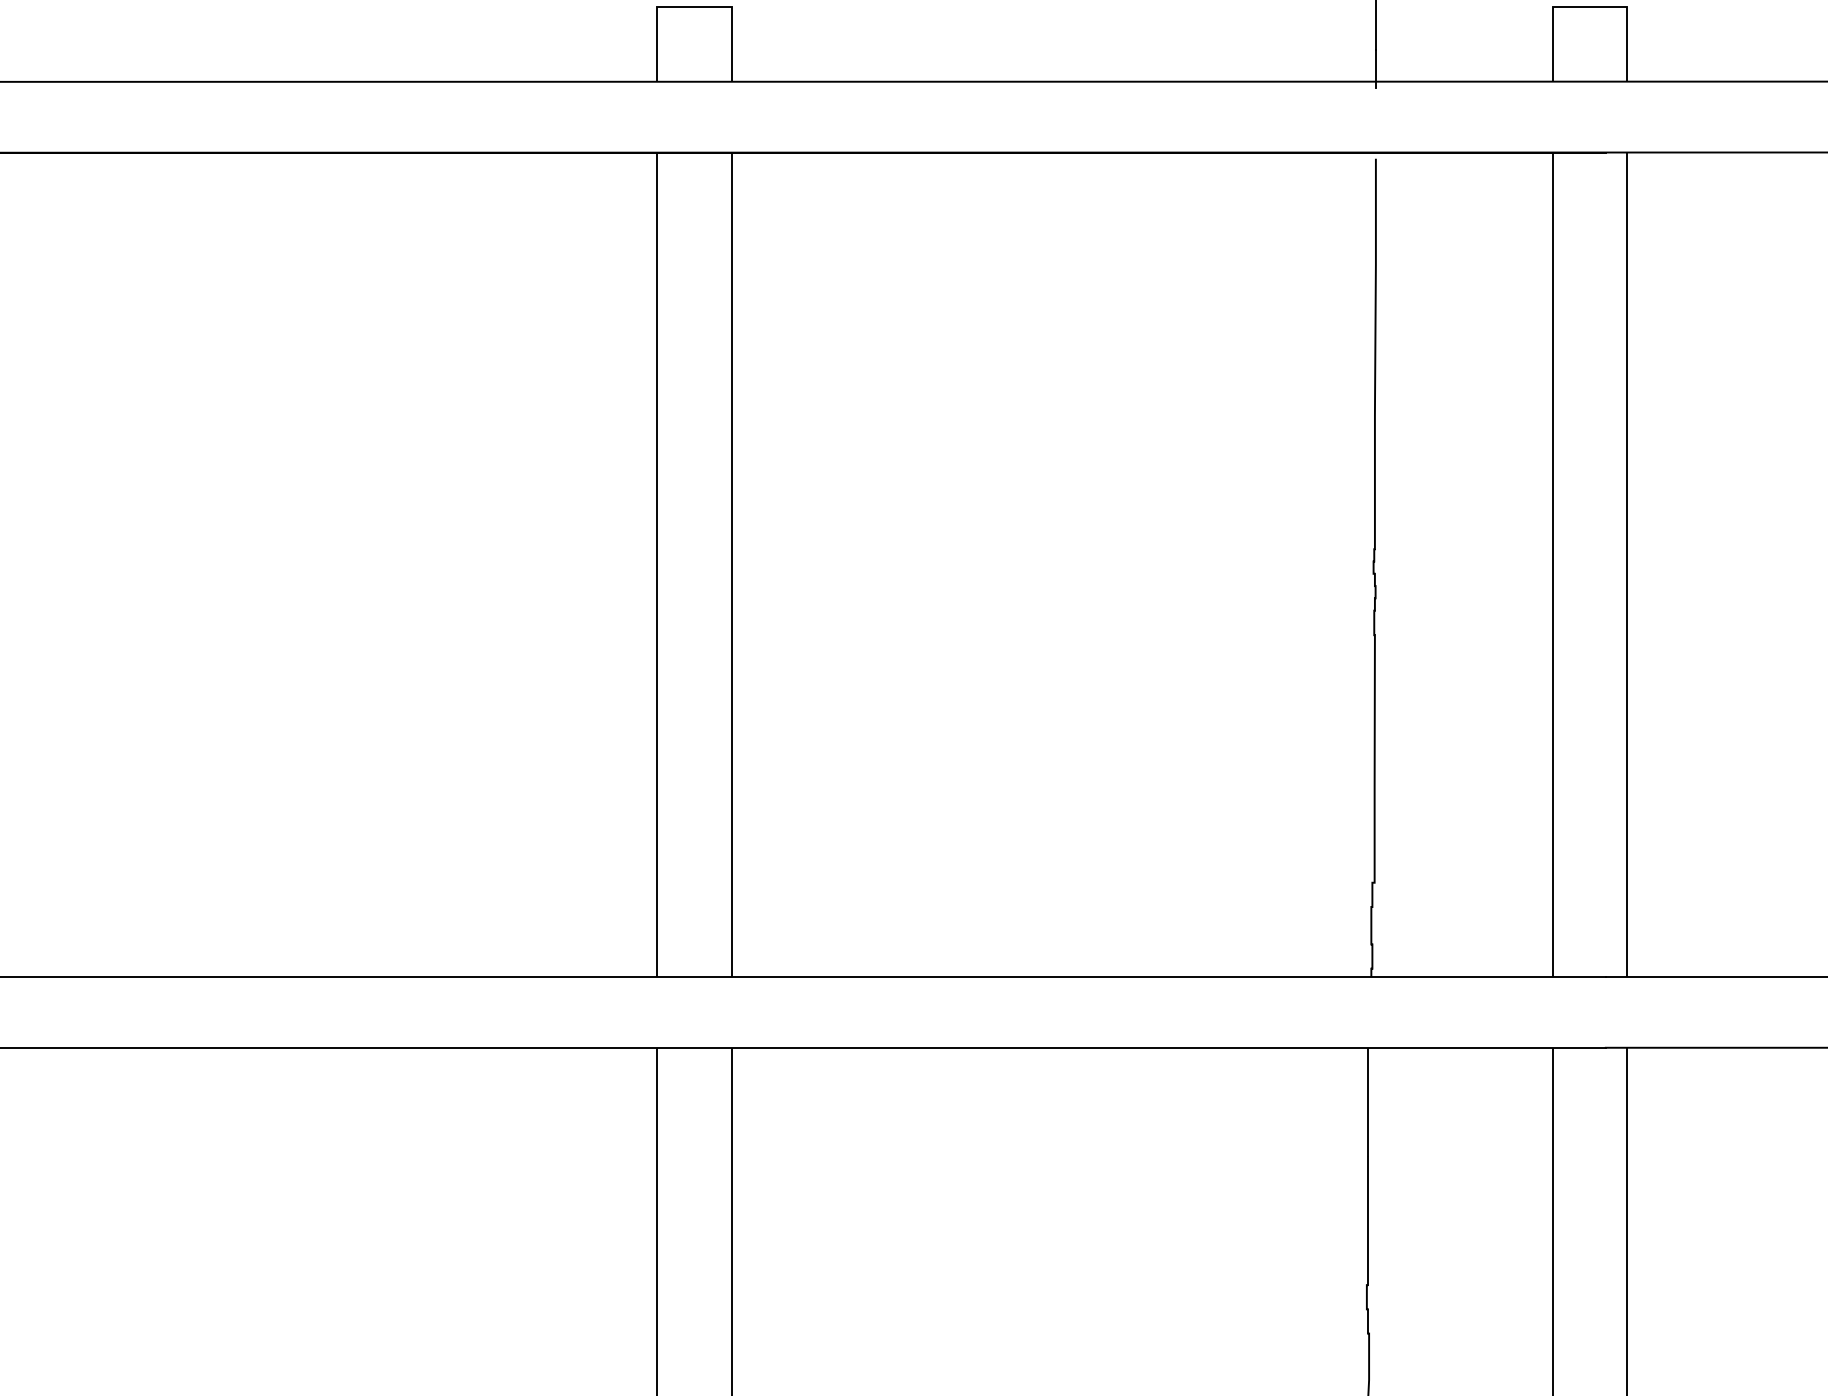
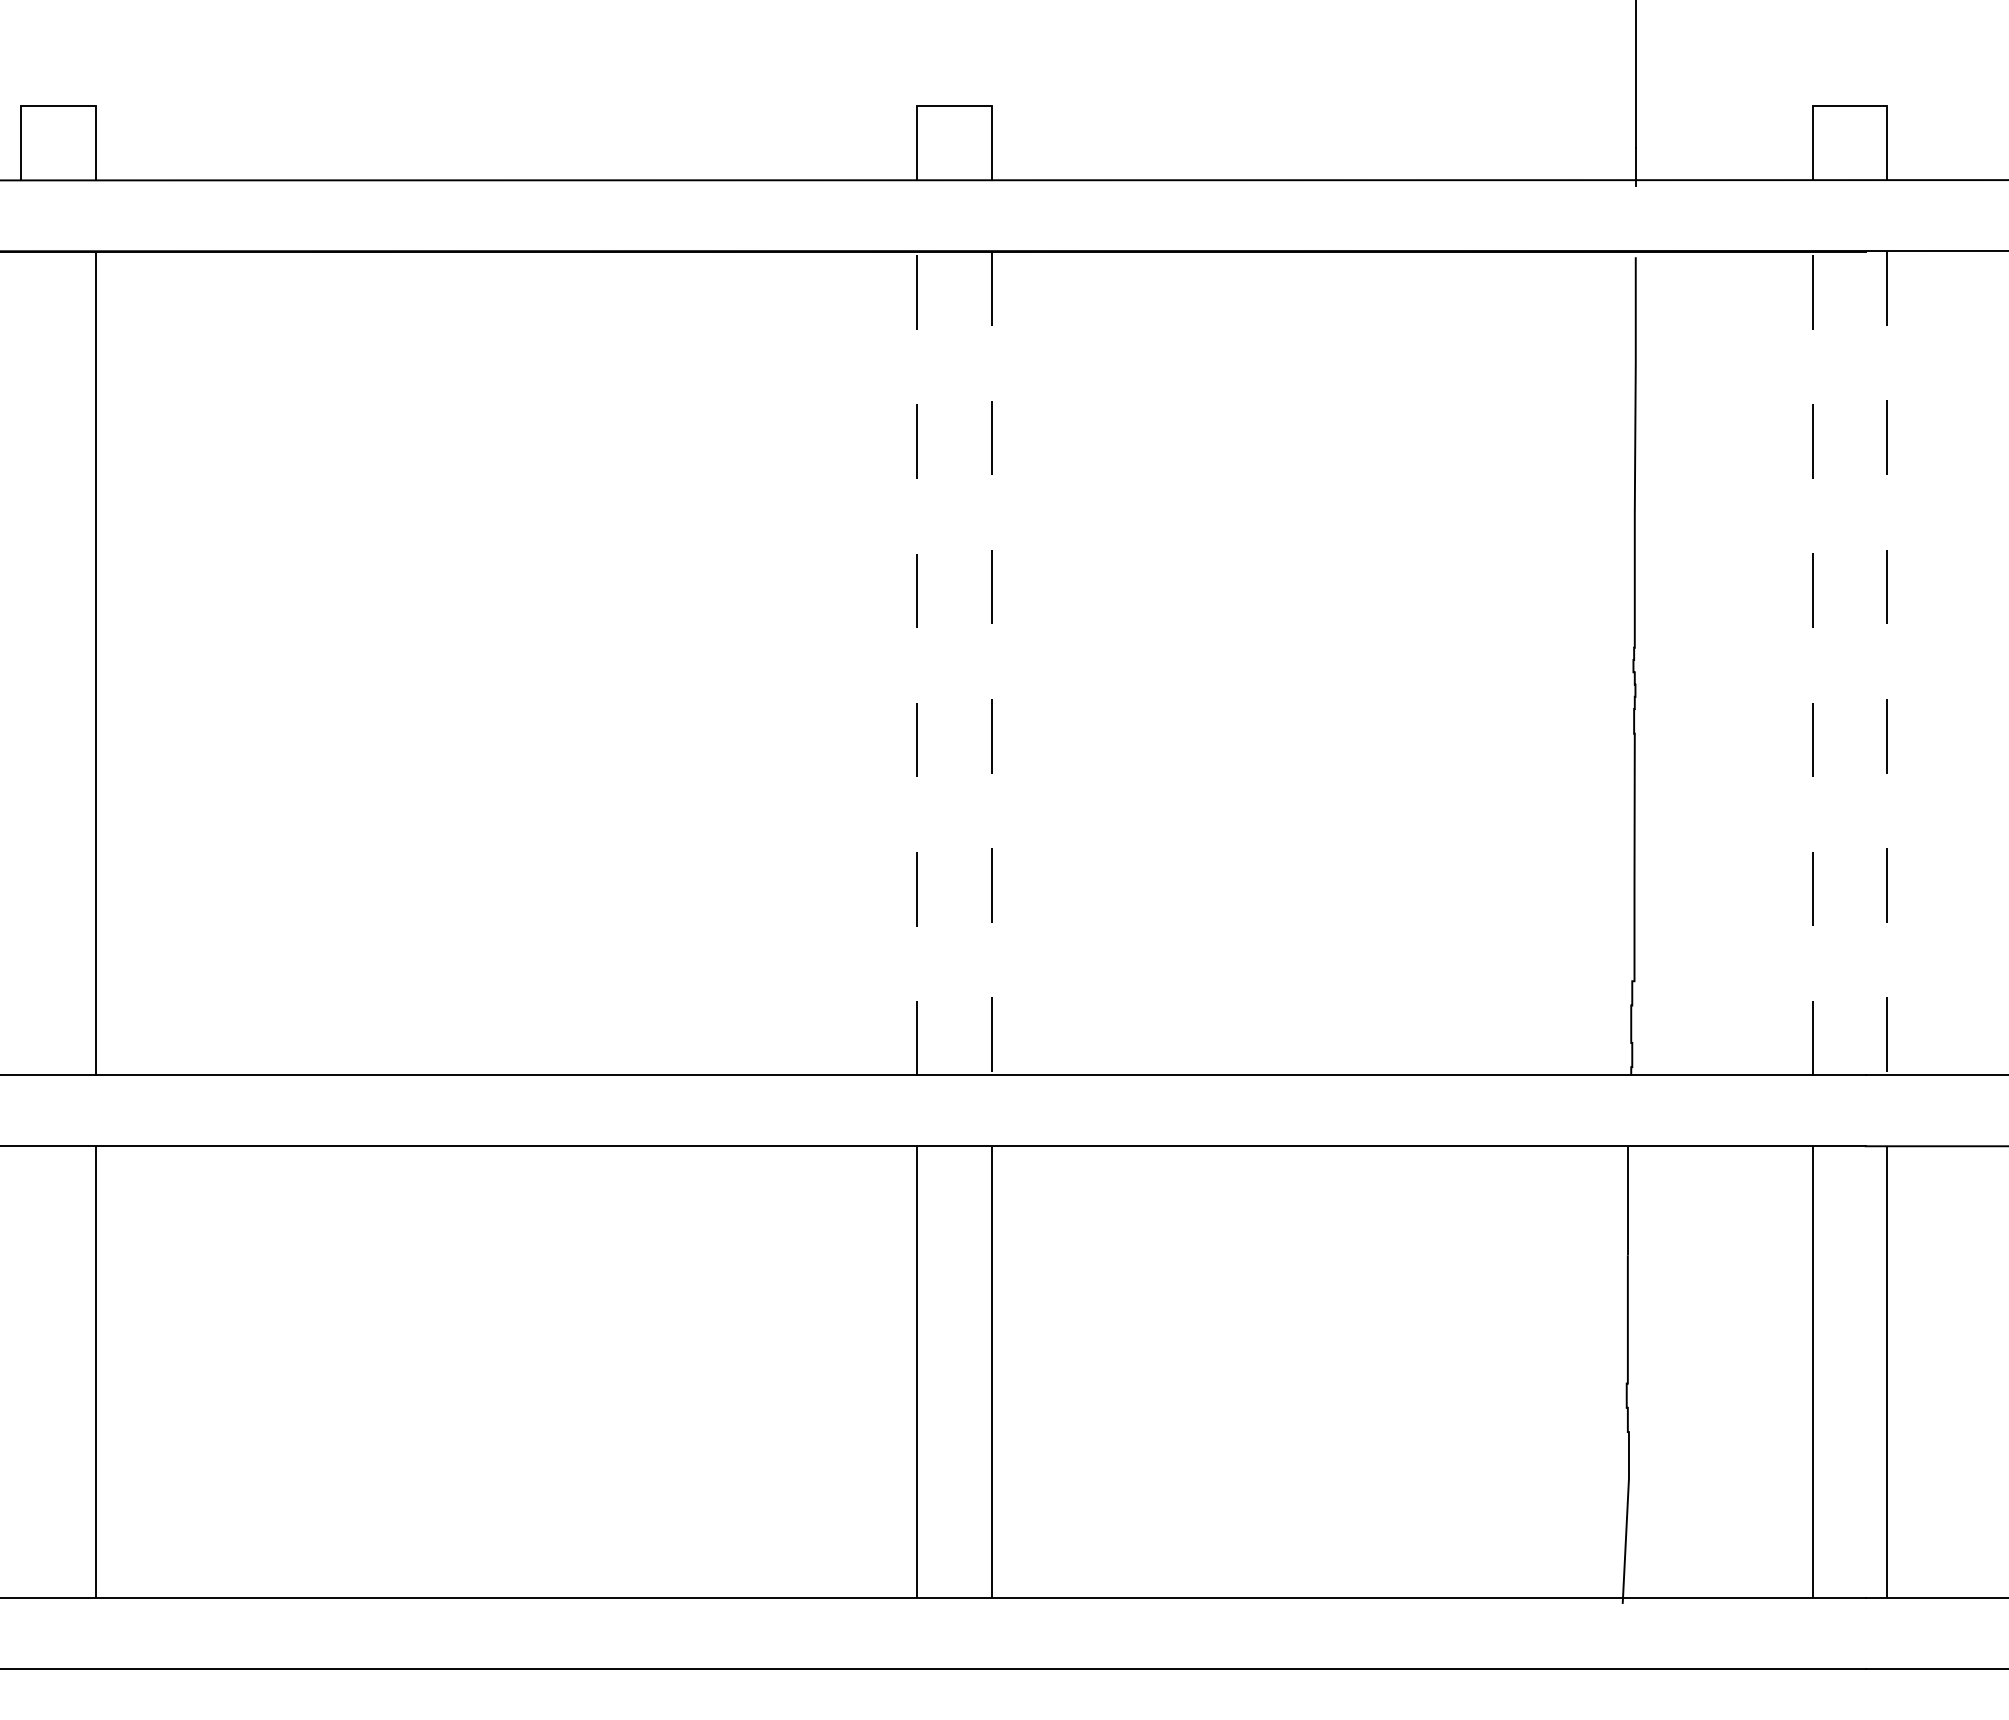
line: (1552, 564) -> (1812, 662), solid -> dashed
line: (657, 565) -> (917, 663), solid -> dashed
line: (1627, 565) -> (1887, 663), solid -> dashed
line: (731, 566) -> (991, 664), solid -> dashed

